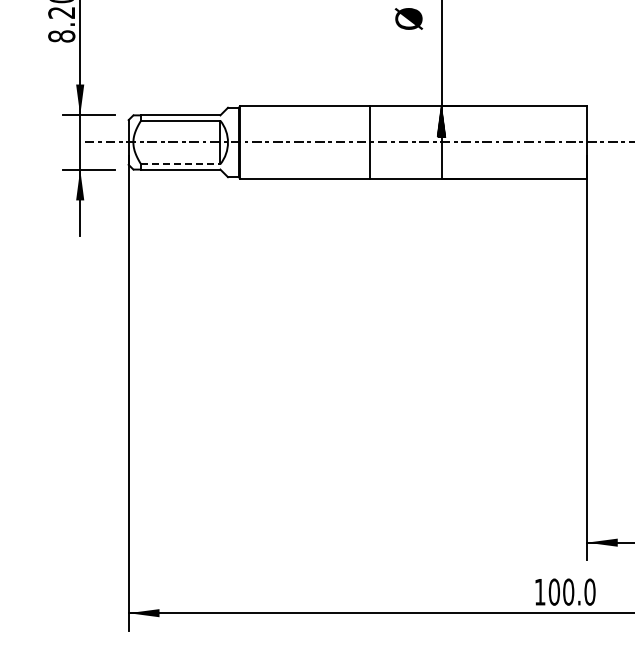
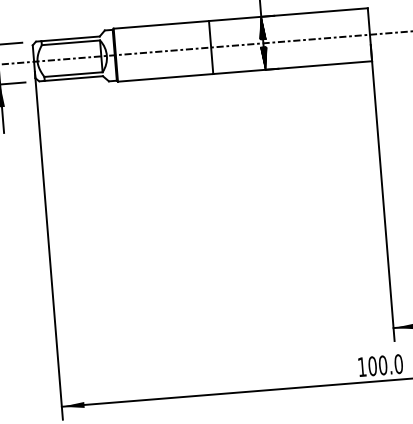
hatch: (441, 162) -> (264, 58), added
line: (180, 164) -> (73, 74), dashed -> solid

